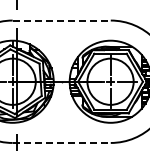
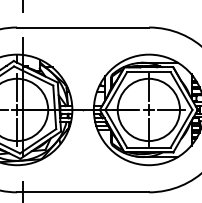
line: (62, 20) -> (84, 27), dashed -> solid
line: (62, 142) -> (84, 191), dashed -> solid

